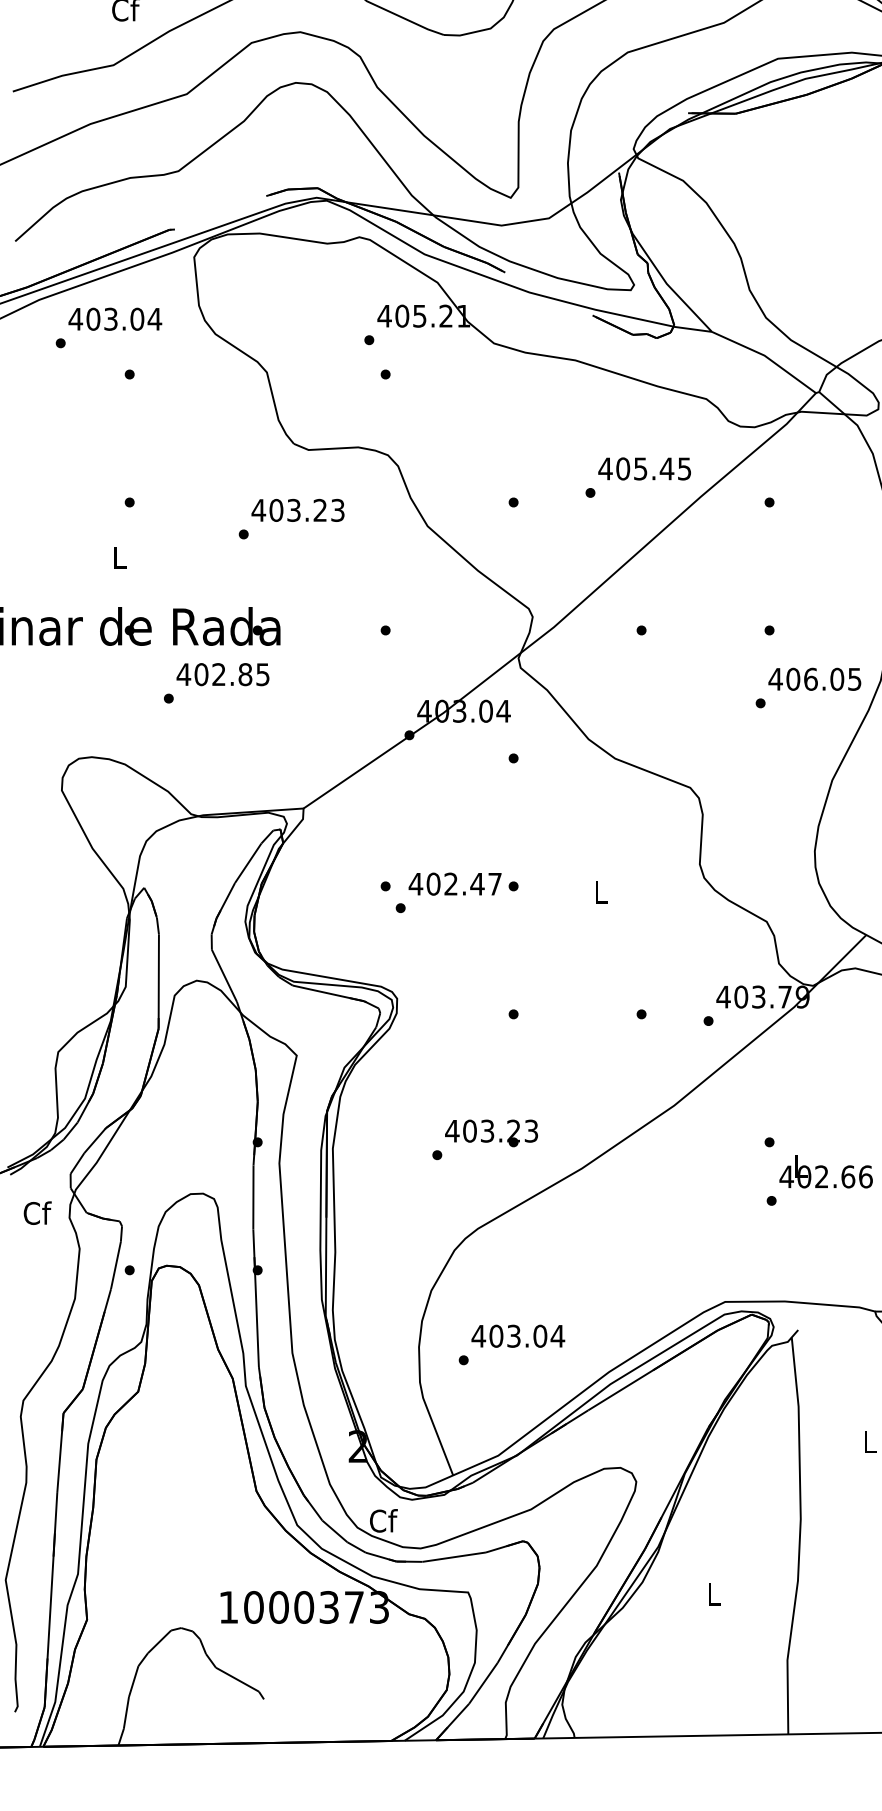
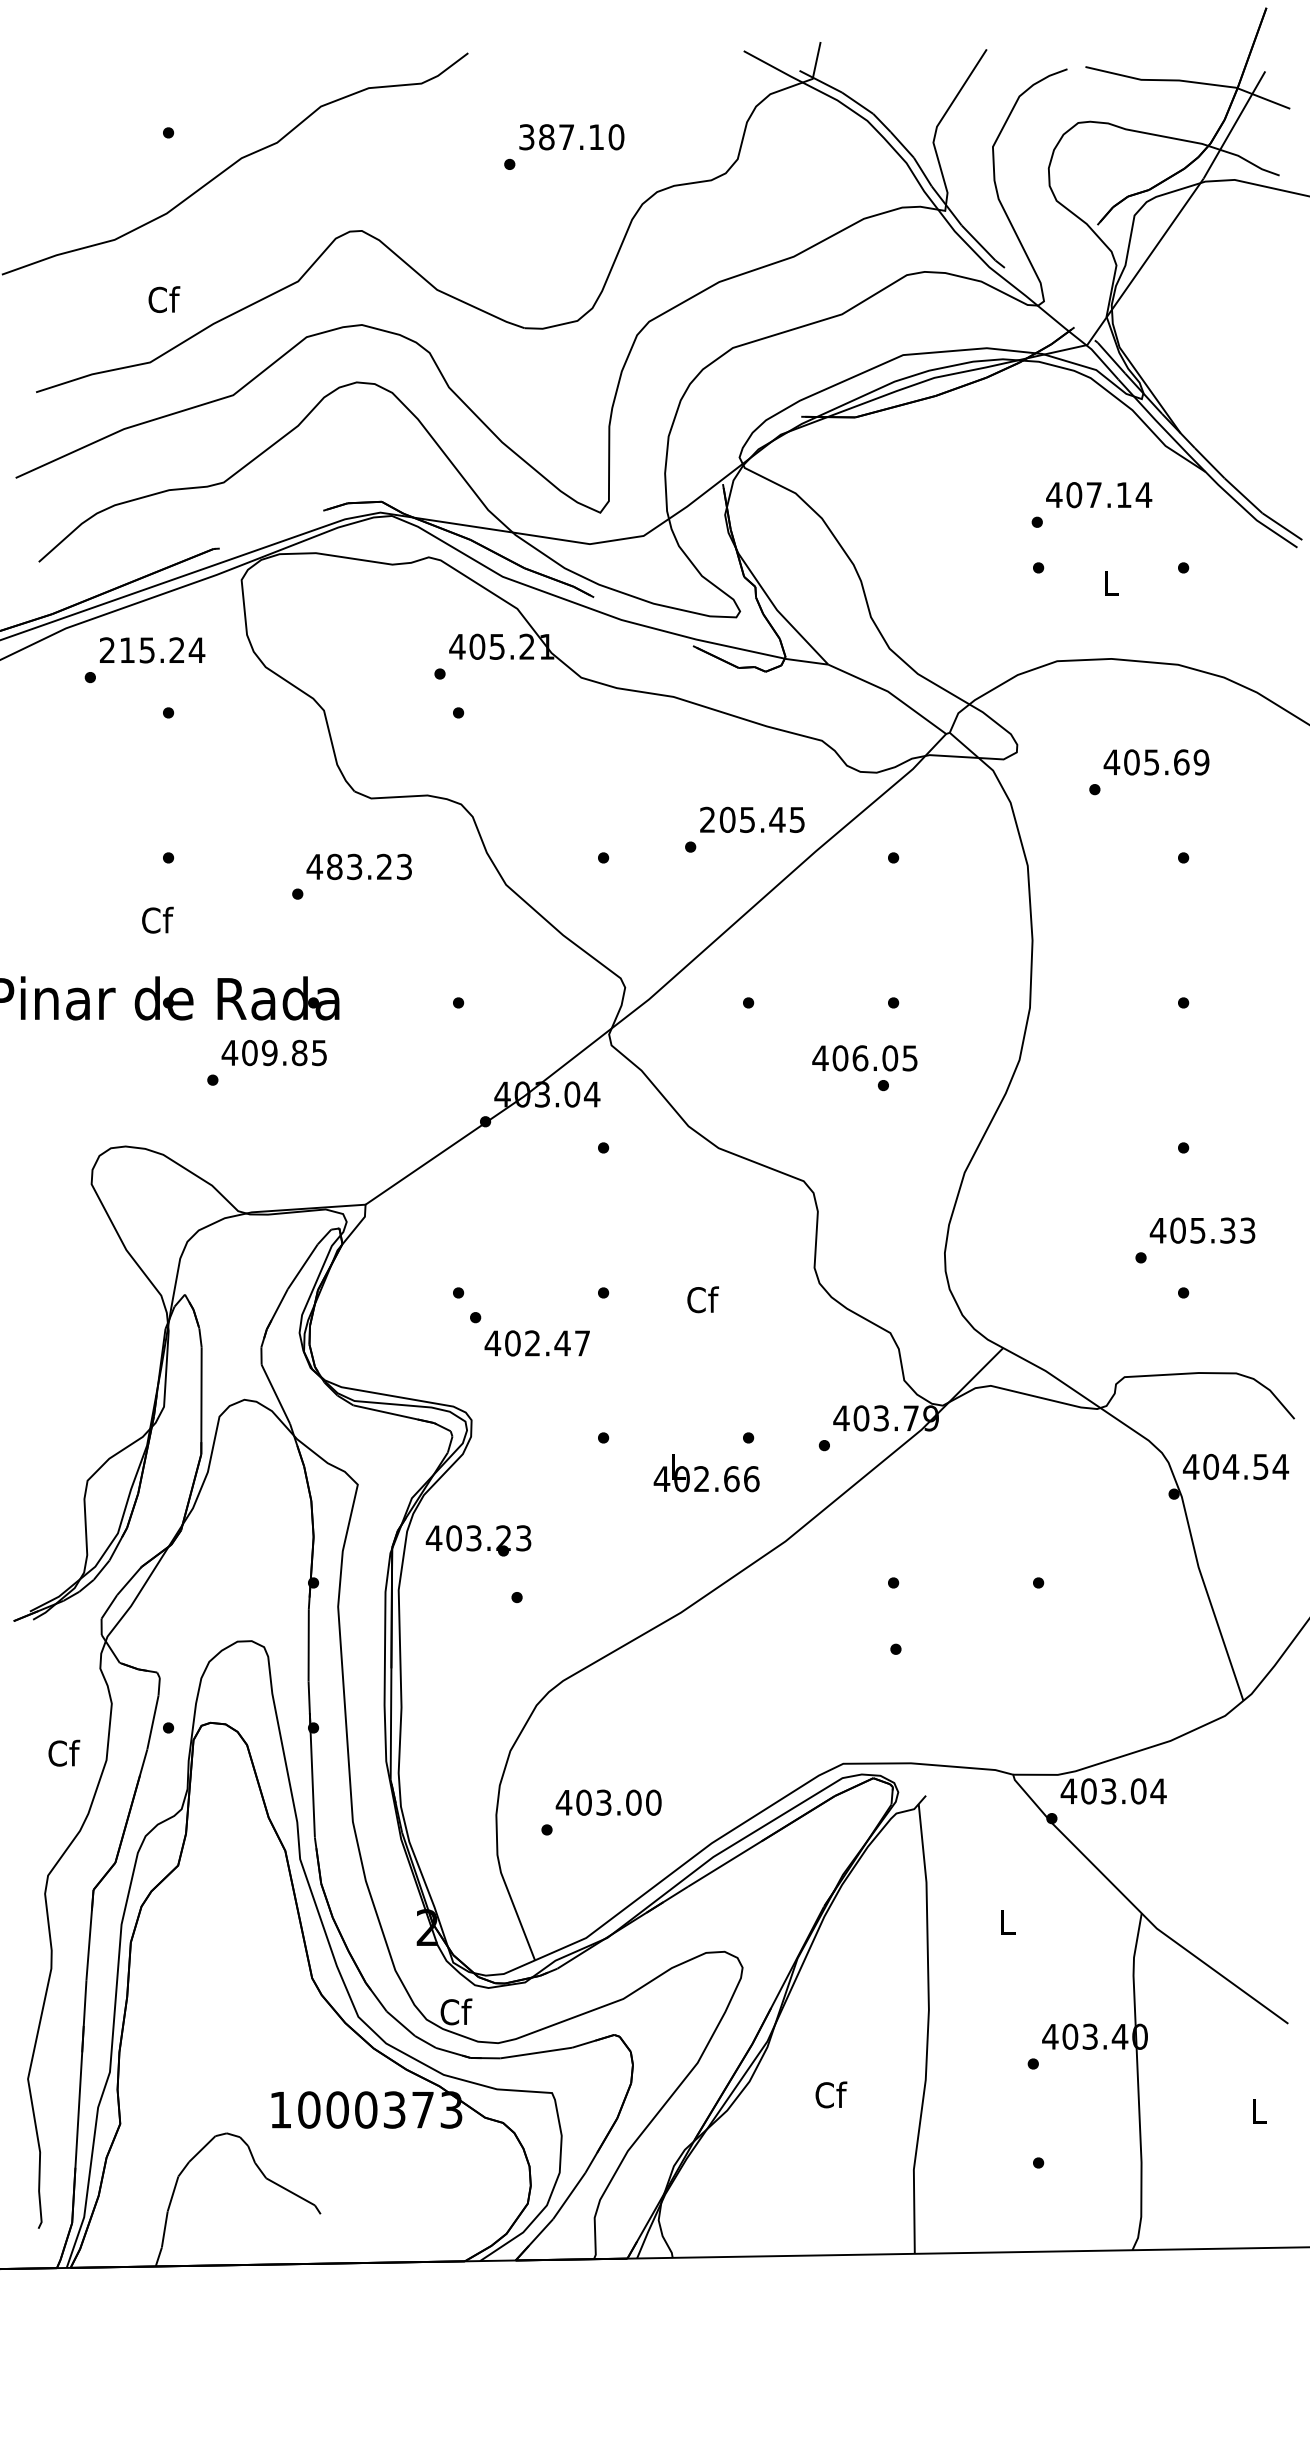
text: (106, 319) -> (142, 650), 403.04 -> 215.24
text: (605, 468) -> (707, 819), 405.45 -> 205.45
text: (276, 510) -> (334, 866), 403.23 -> 483.23
text: (119, 556) -> (157, 919), L -> Cf
text: (218, 675) -> (269, 1053), 402.85 -> 409.85
text: (814, 679) -> (864, 1058), moved
text: (454, 884) -> (536, 1343), moved
text: (600, 892) -> (702, 1299), L -> Cf
text: (491, 1133) -> (478, 1540), moved
text: (825, 1171) -> (706, 1473), moved
text: (37, 1212) -> (64, 1752), moved
text: (557, 1336) -> (653, 1802), 403.04 -> 403.00
text: (714, 1593) -> (831, 2094), L -> Cf

